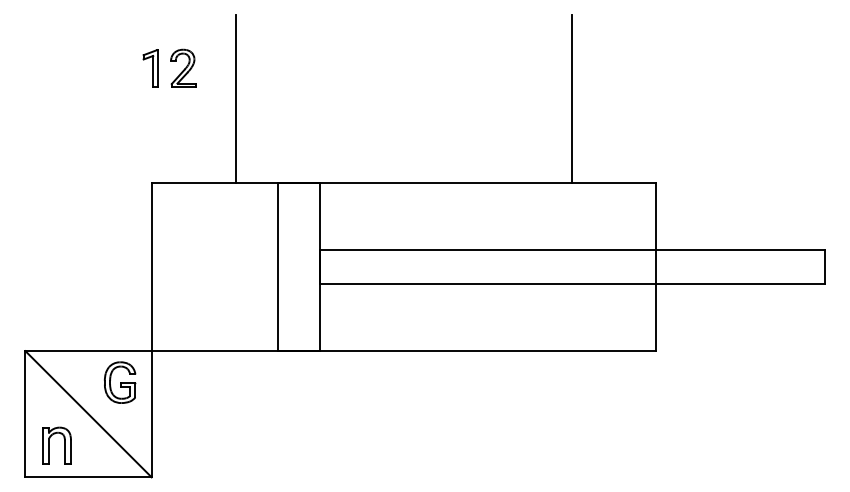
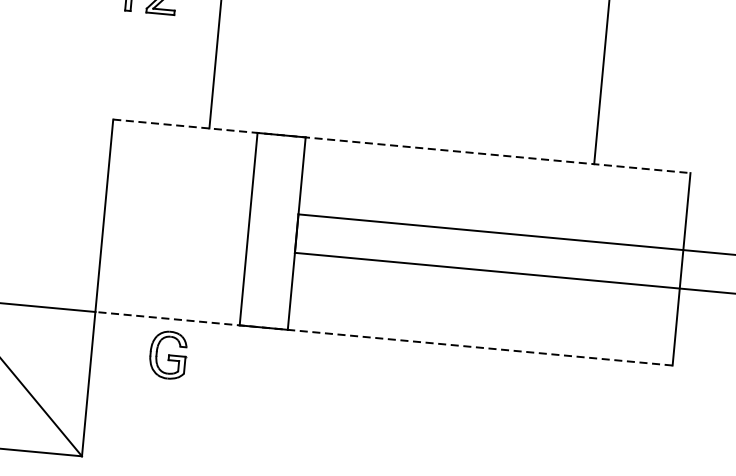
line: (404, 182) -> (402, 145), solid -> dashed
line: (403, 351) -> (383, 339), solid -> dashed
part: (120, 382) -> (168, 354), moved

